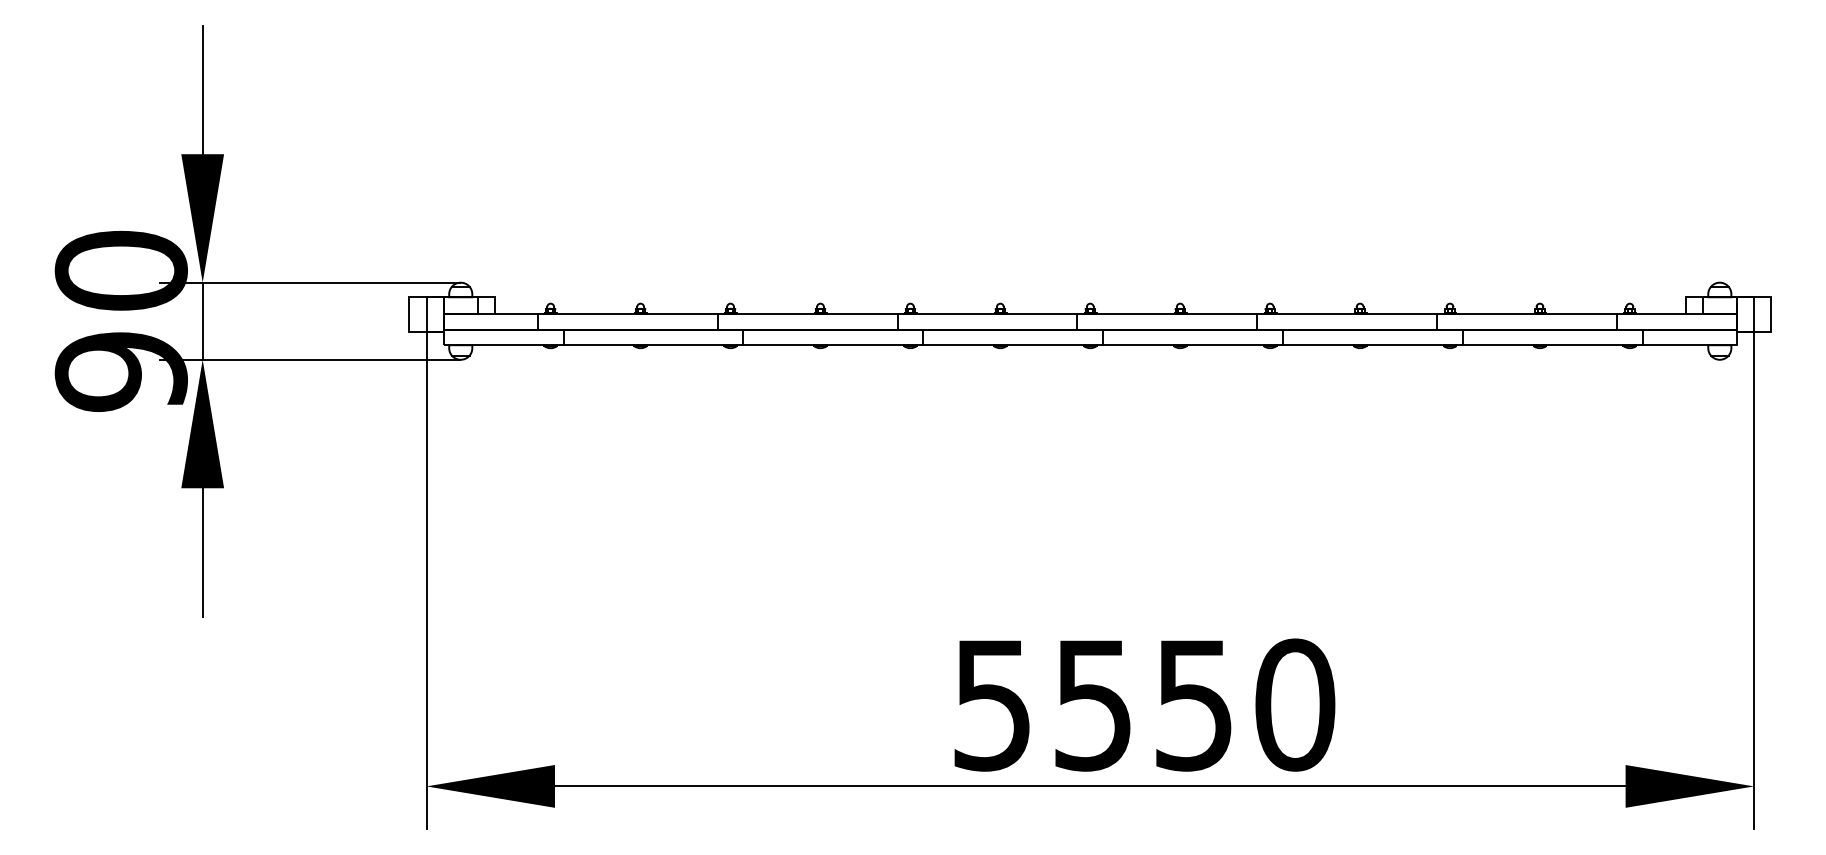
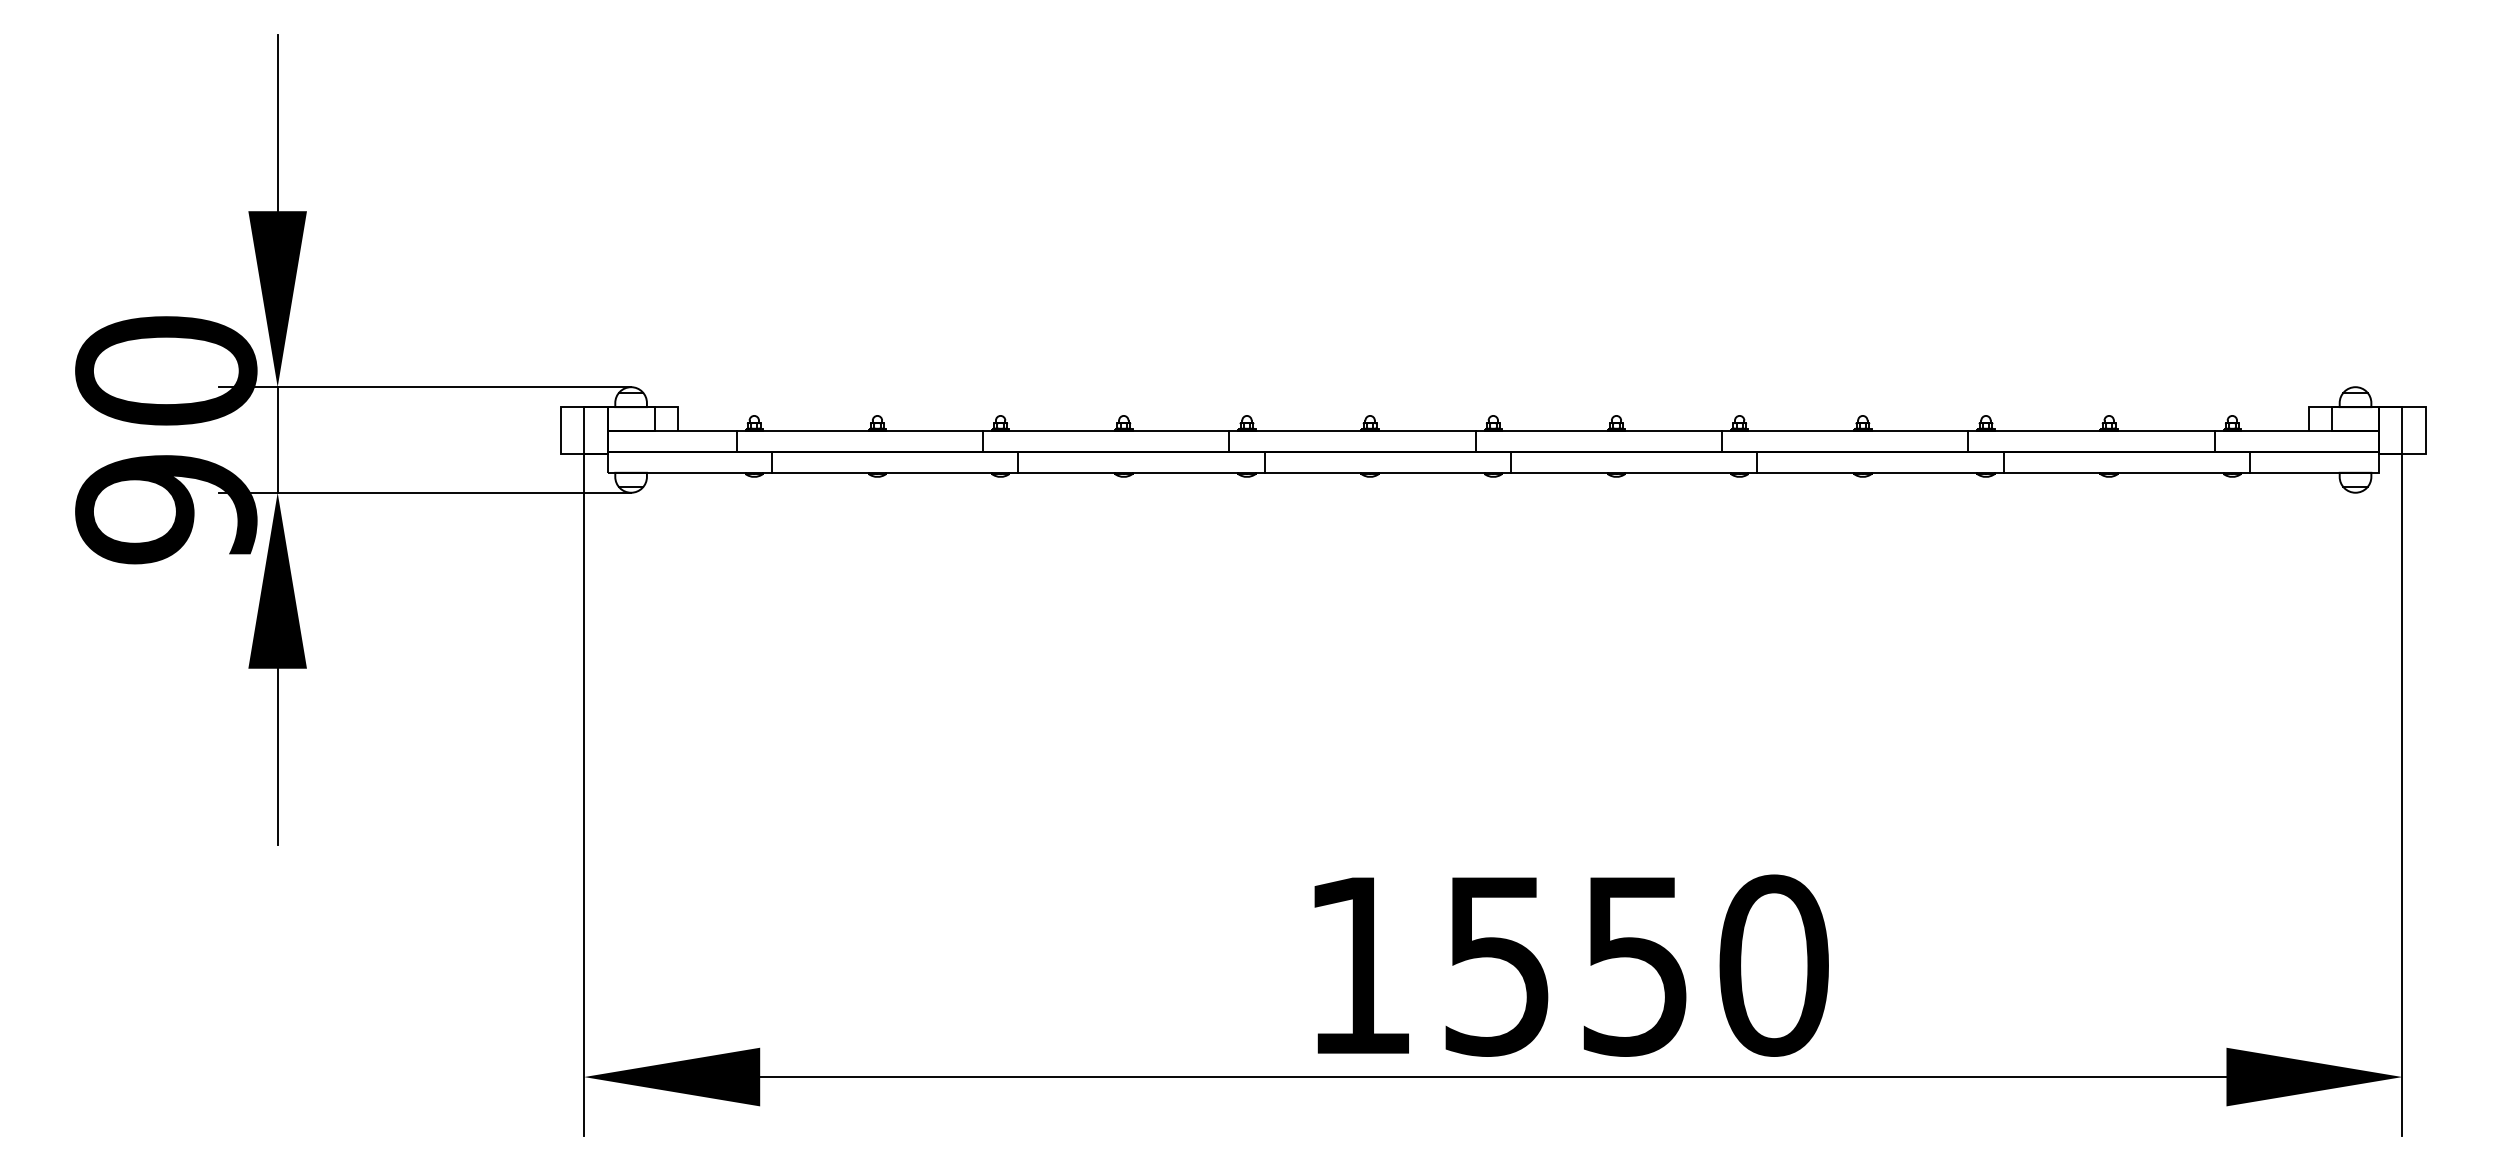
text: (991, 705) -> (1358, 966), 5550 -> 1550

